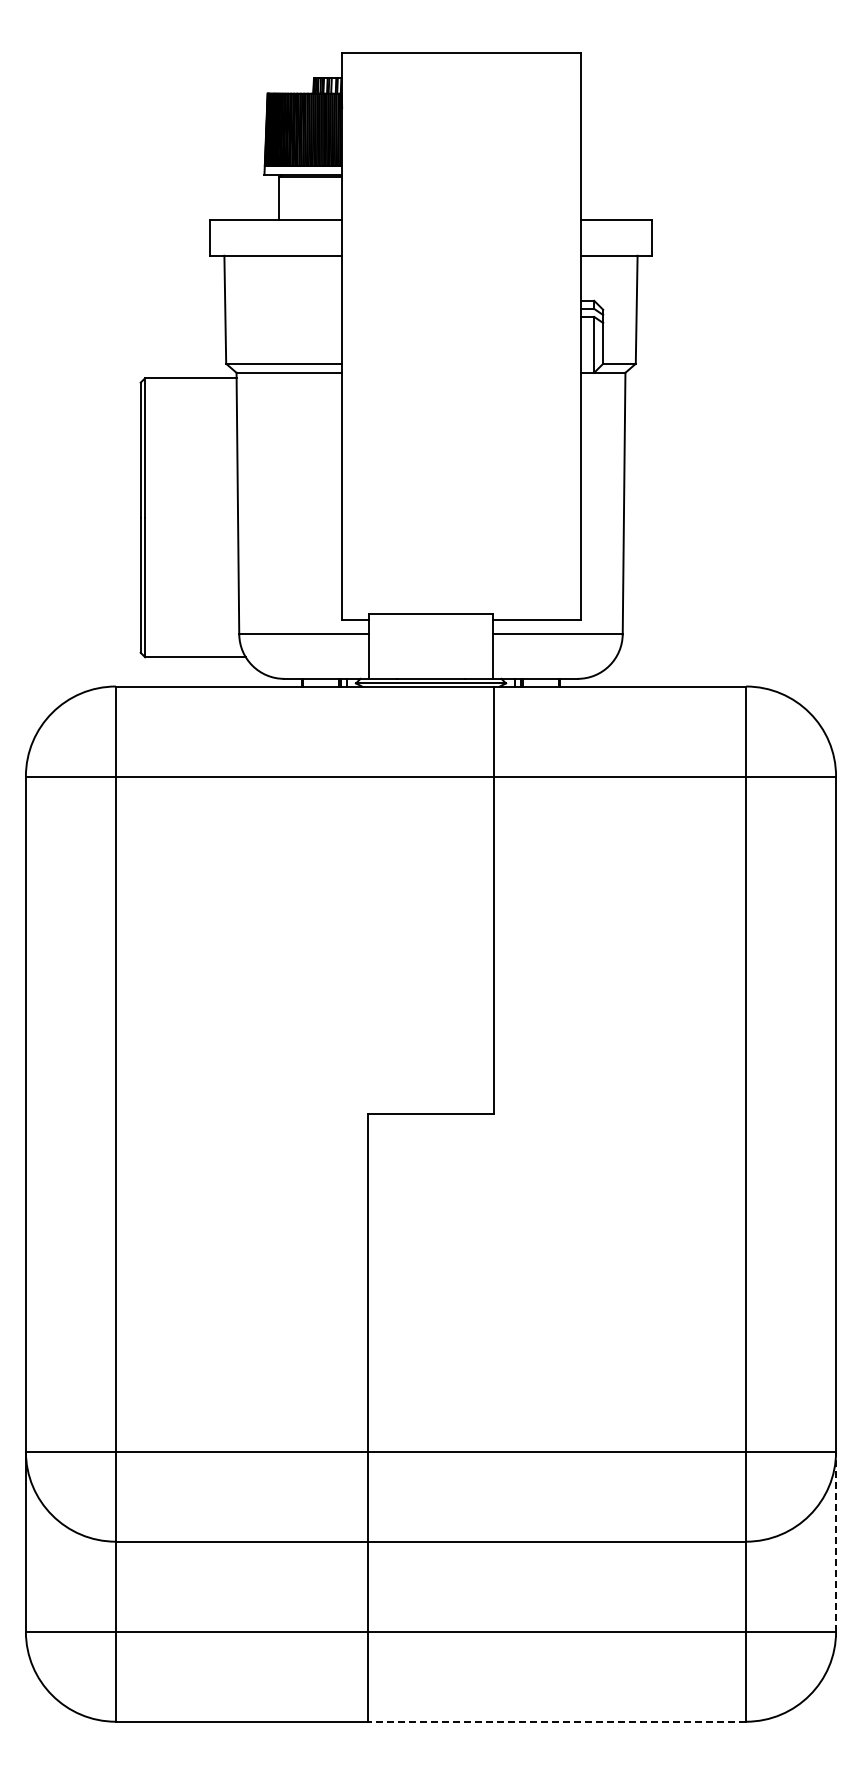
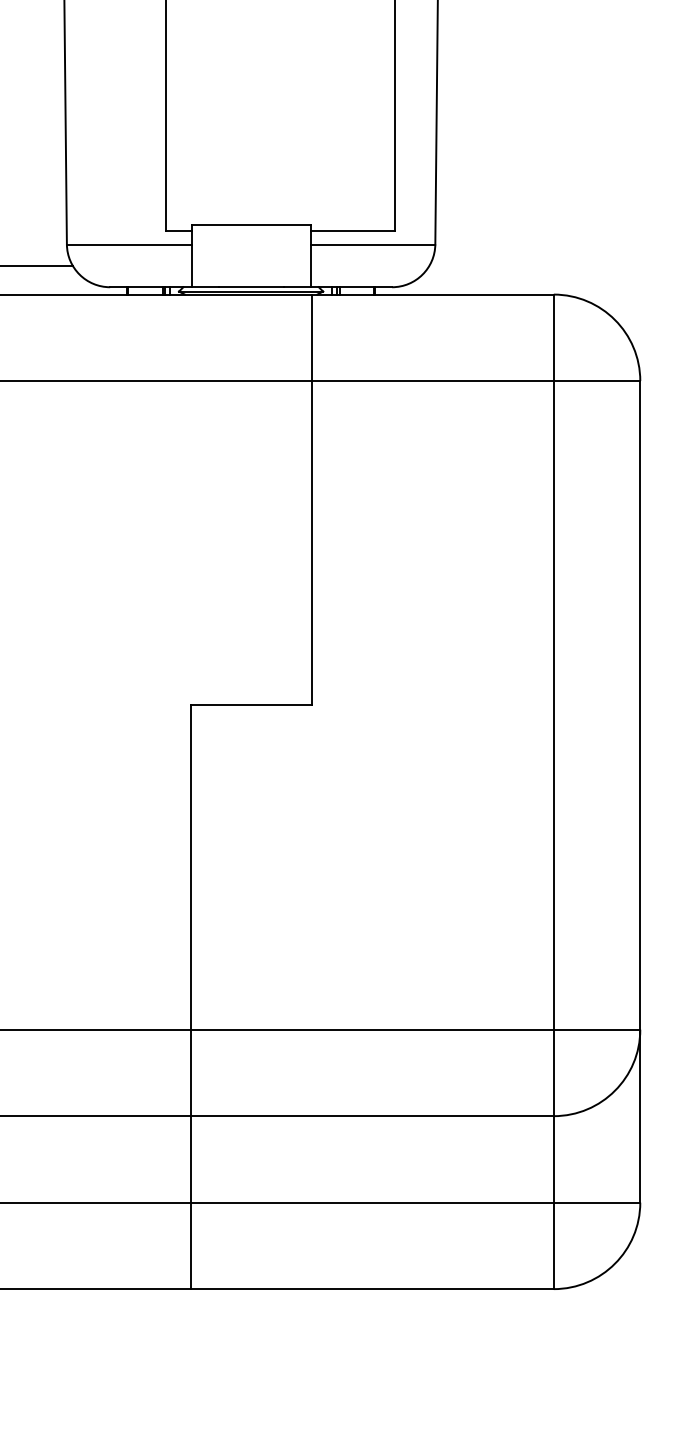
line: (836, 1541) -> (640, 1115), dashed -> solid
line: (556, 1721) -> (371, 1288), dashed -> solid

